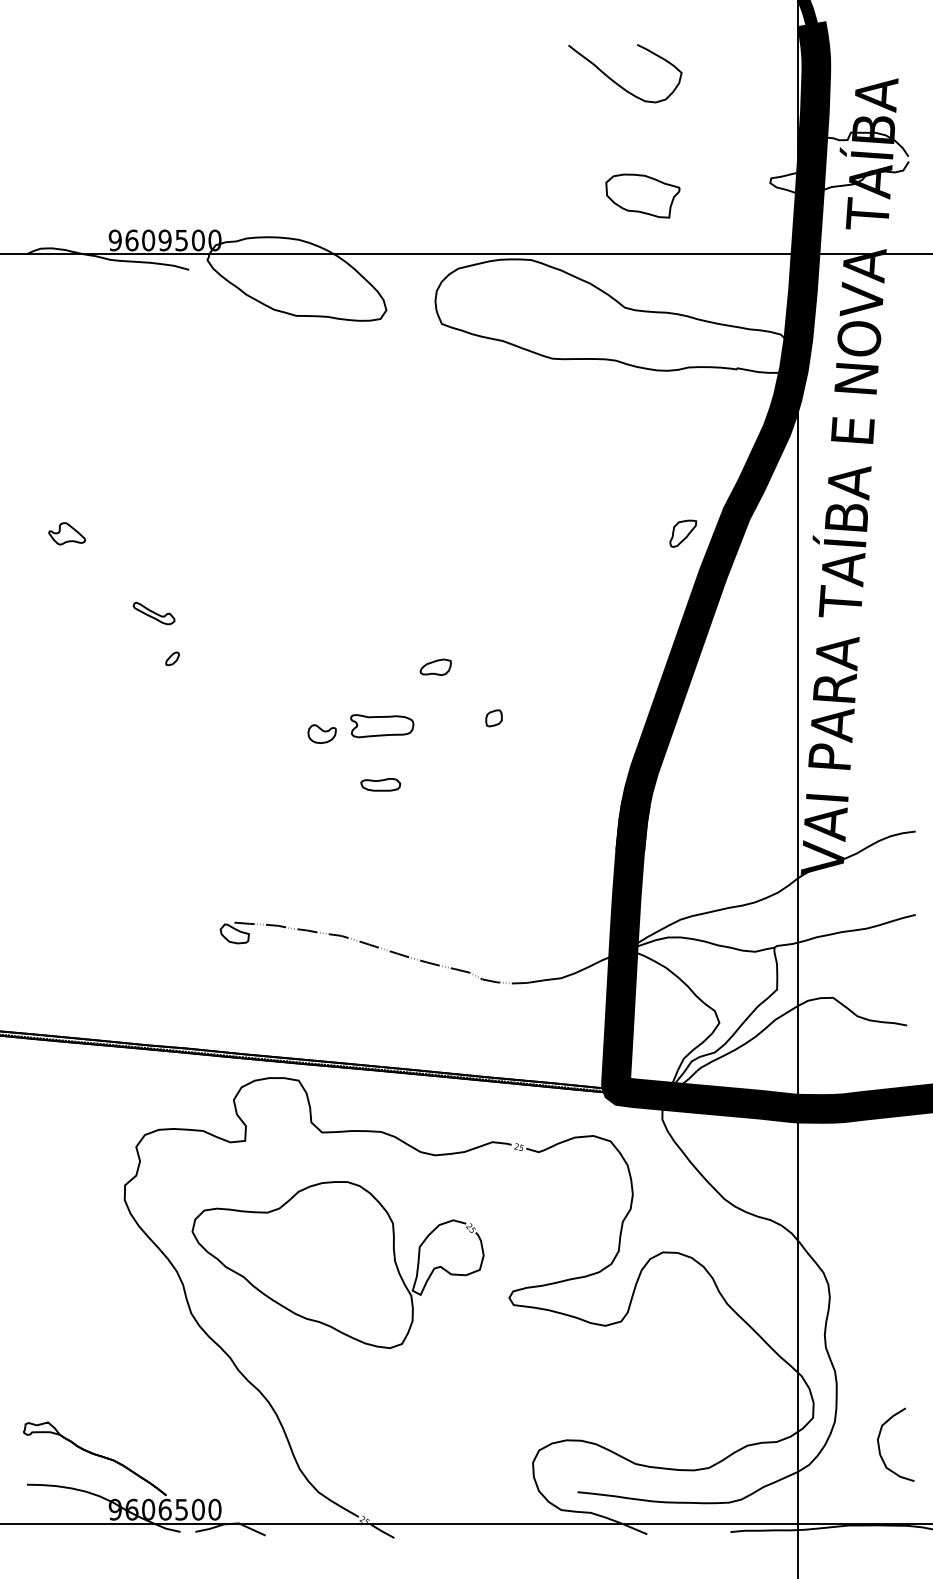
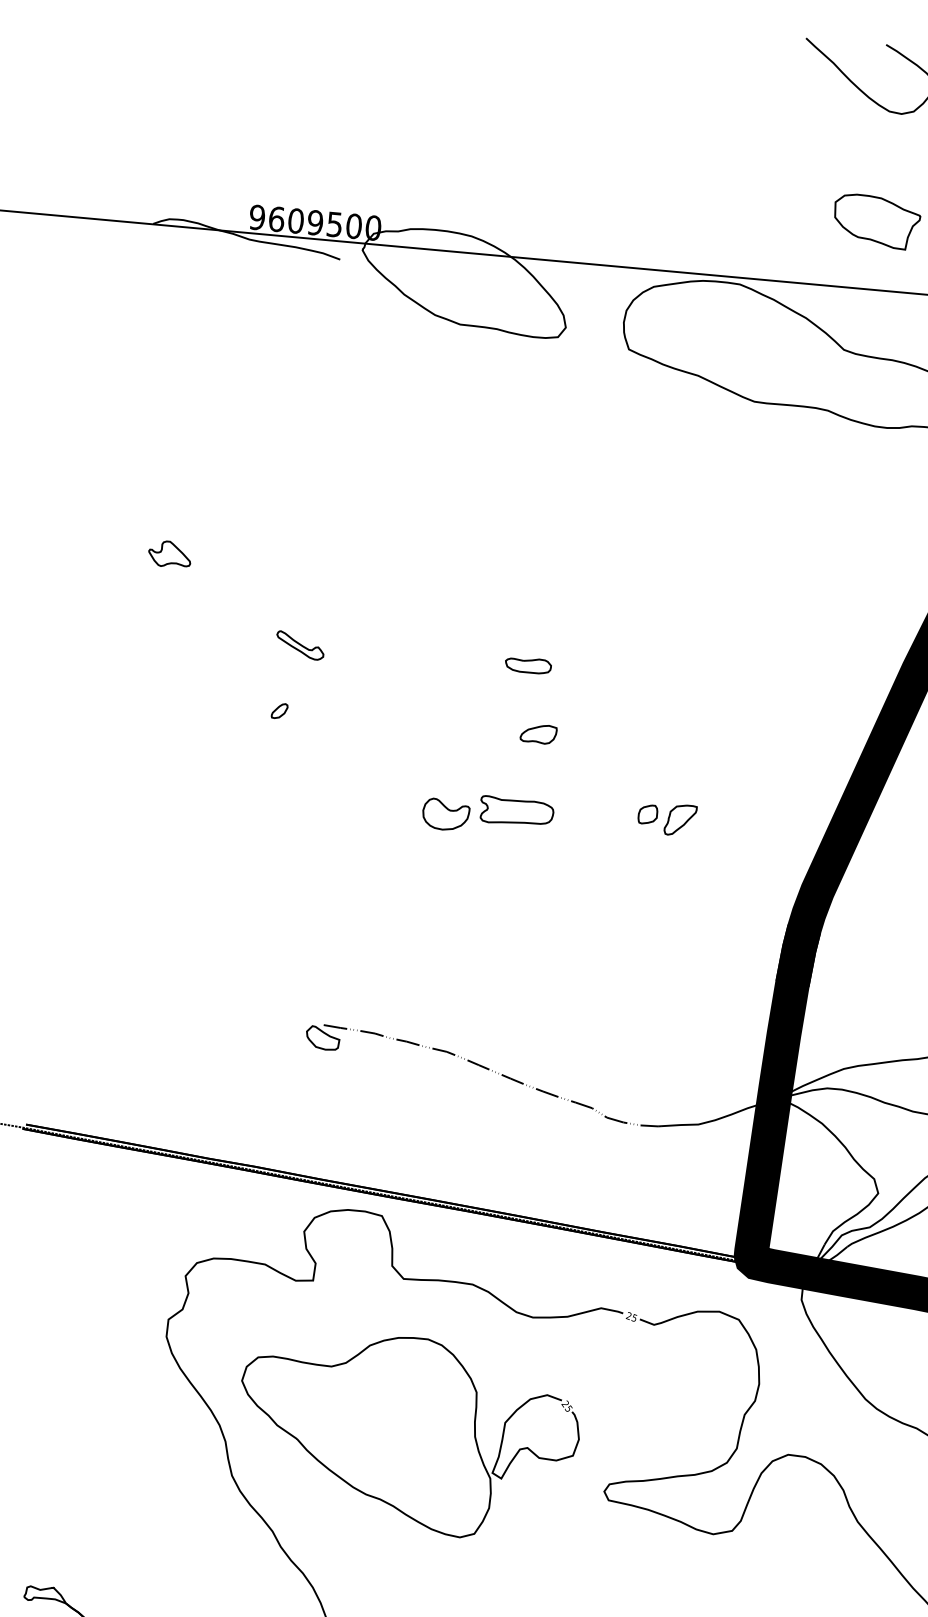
part: (683, 533) -> (680, 820), moved
part: (153, 613) -> (299, 645), moved
part: (435, 666) -> (538, 733), moved
part: (321, 733) -> (445, 813), size x1.43
part: (380, 784) -> (528, 665), moved

